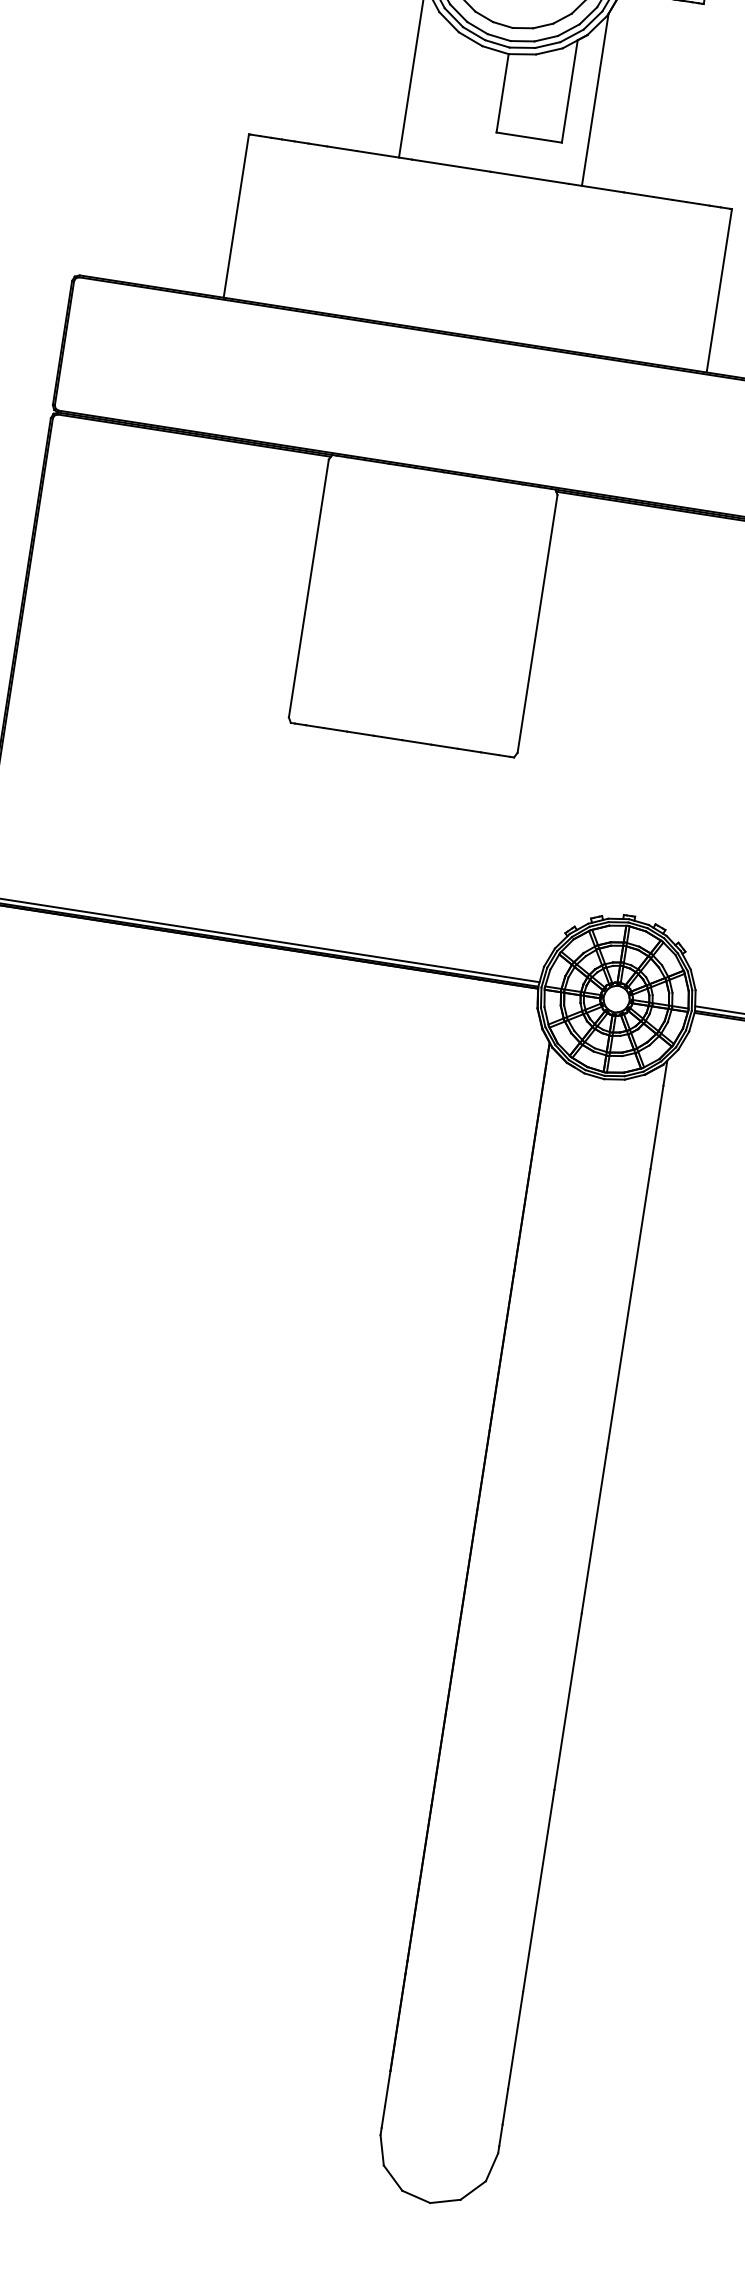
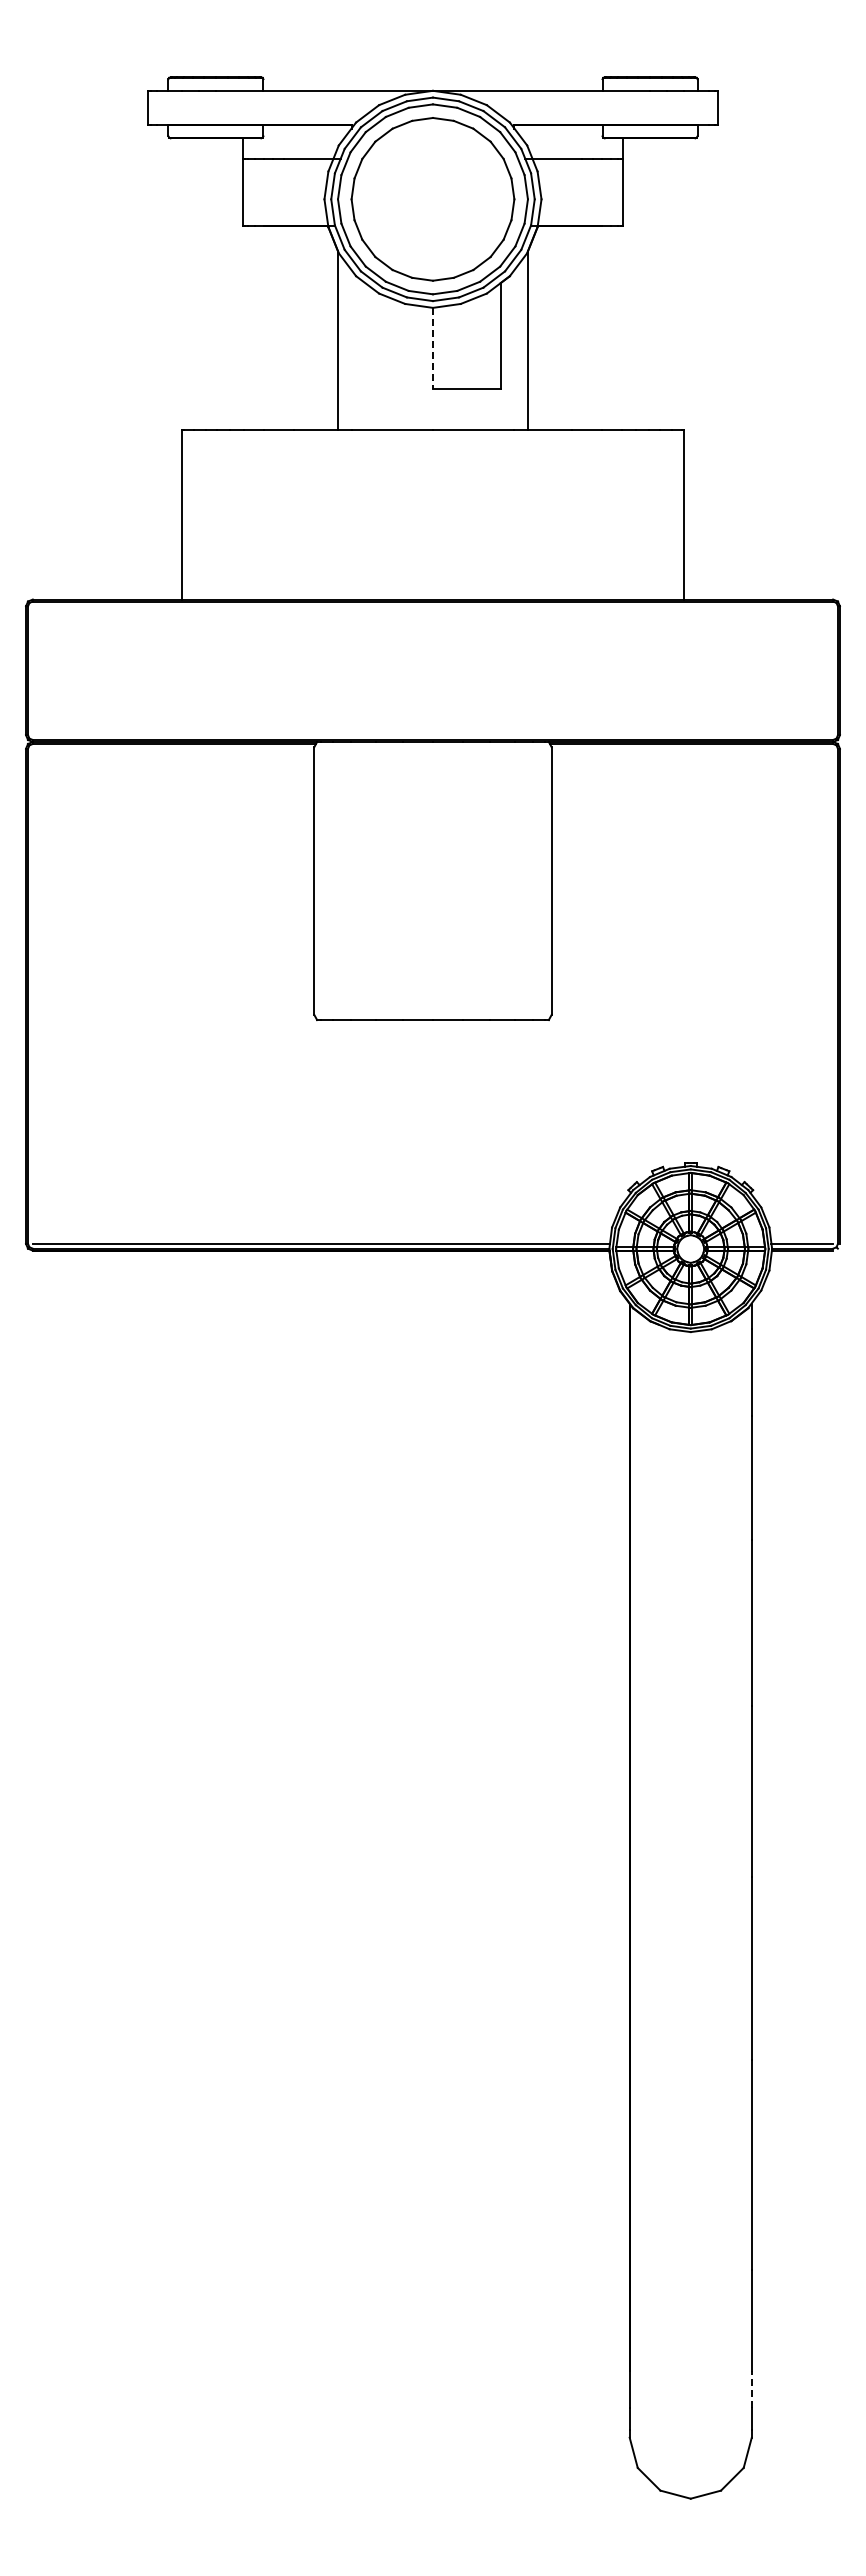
line: (503, 93) -> (433, 348), solid -> dashed
line: (505, 2105) -> (751, 2388), solid -> dashed

